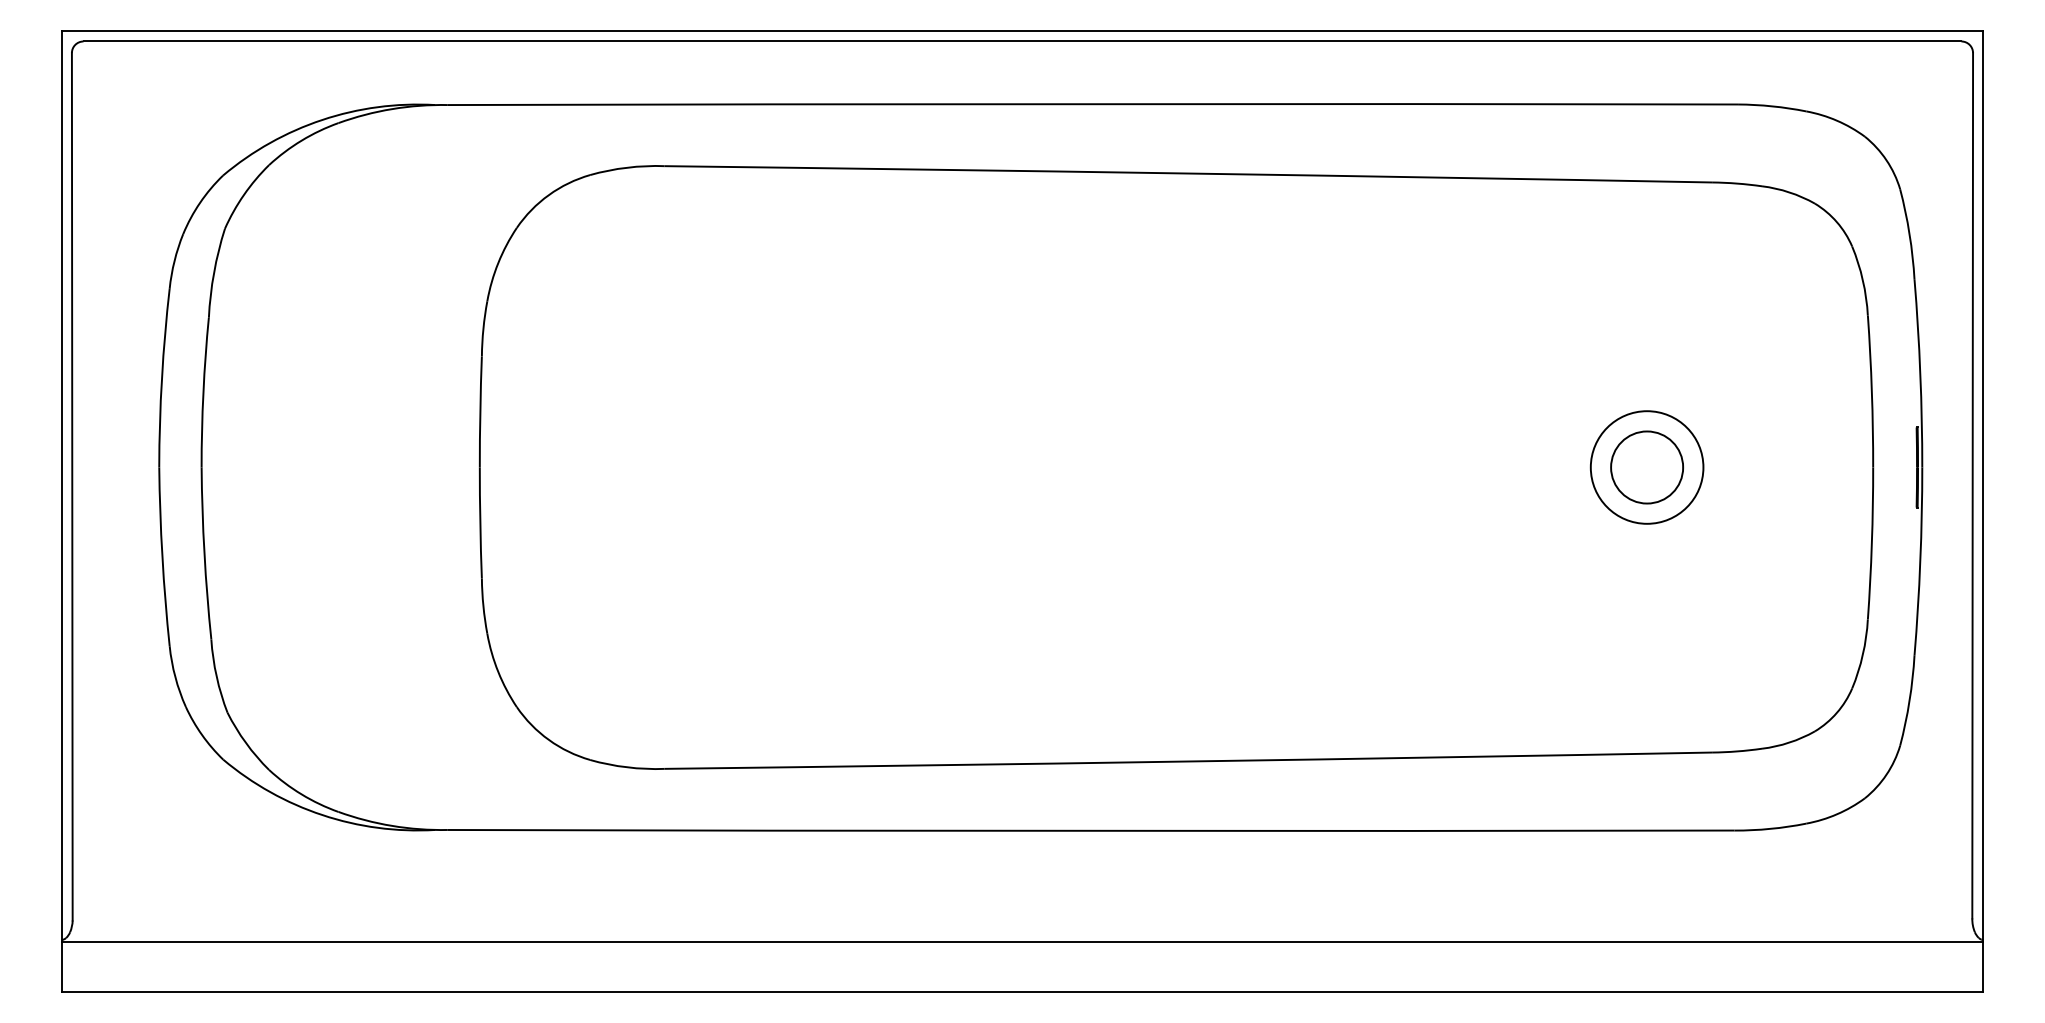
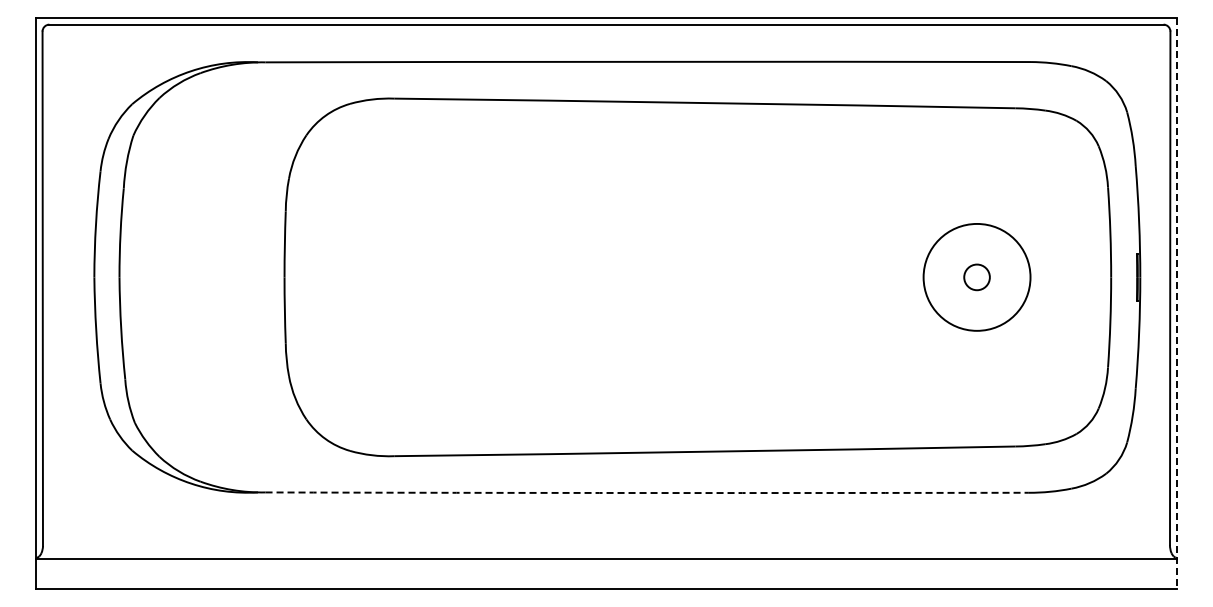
circle: (1646, 467) -> (976, 277), size x0.6
circle: (1646, 467) -> (976, 277), size x1.6
line: (1983, 513) -> (1176, 304), solid -> dashed
arc: (1091, 831) -> (647, 493), solid -> dashed

